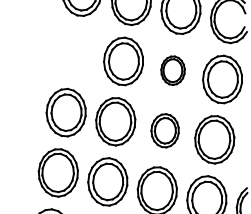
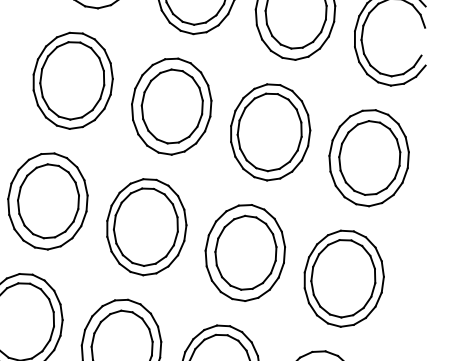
part: (73, 52) -> (71, 80), added
part: (172, 70) -> (269, 132), size x1.67
part: (164, 130) -> (243, 252), size x1.43

